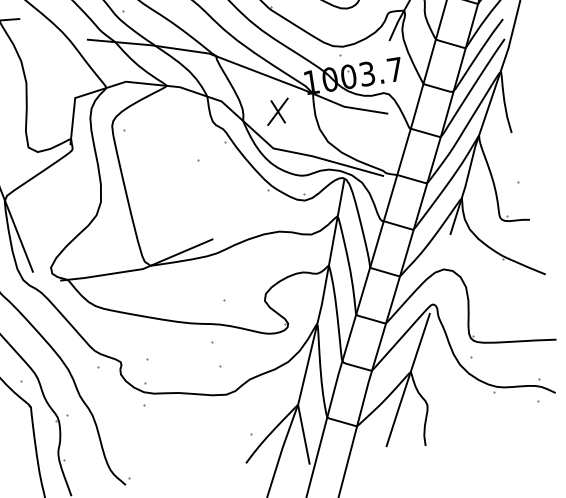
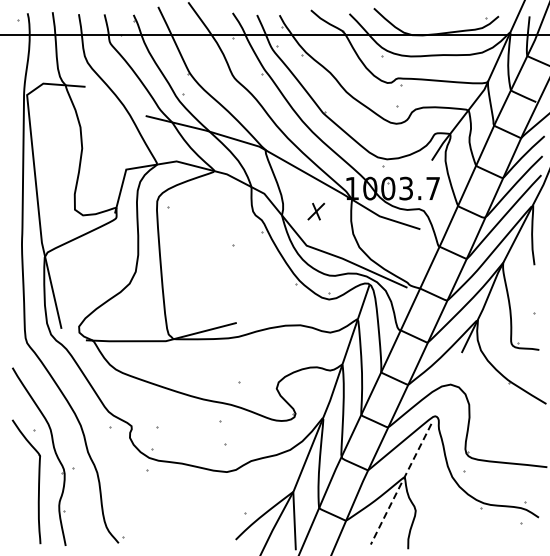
part: (278, 111) -> (316, 211), size x0.7
line: (407, 381) -> (400, 485), solid -> dashed

